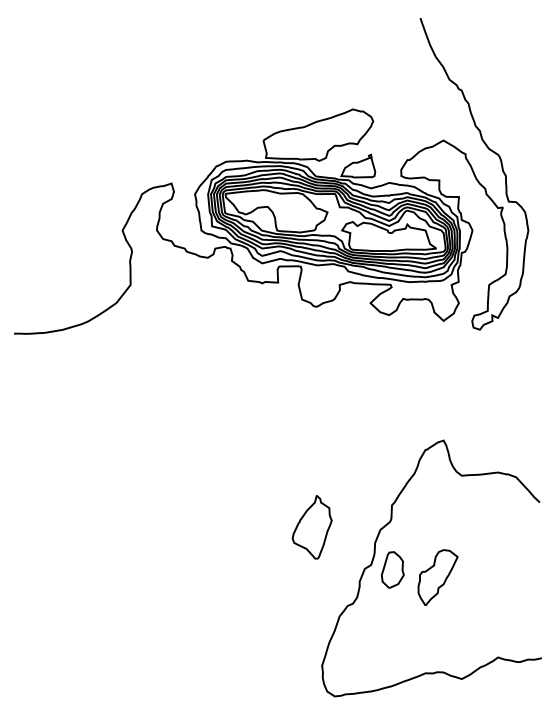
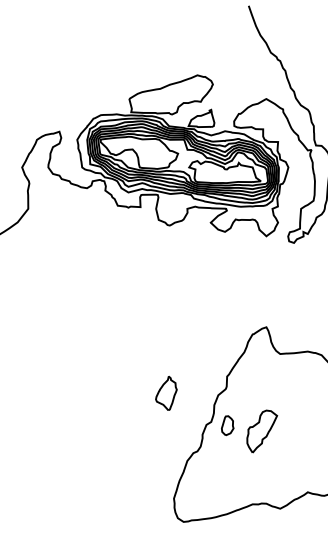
part: (311, 527) -> (165, 393), size x0.7
part: (392, 569) -> (227, 425), size x0.7

